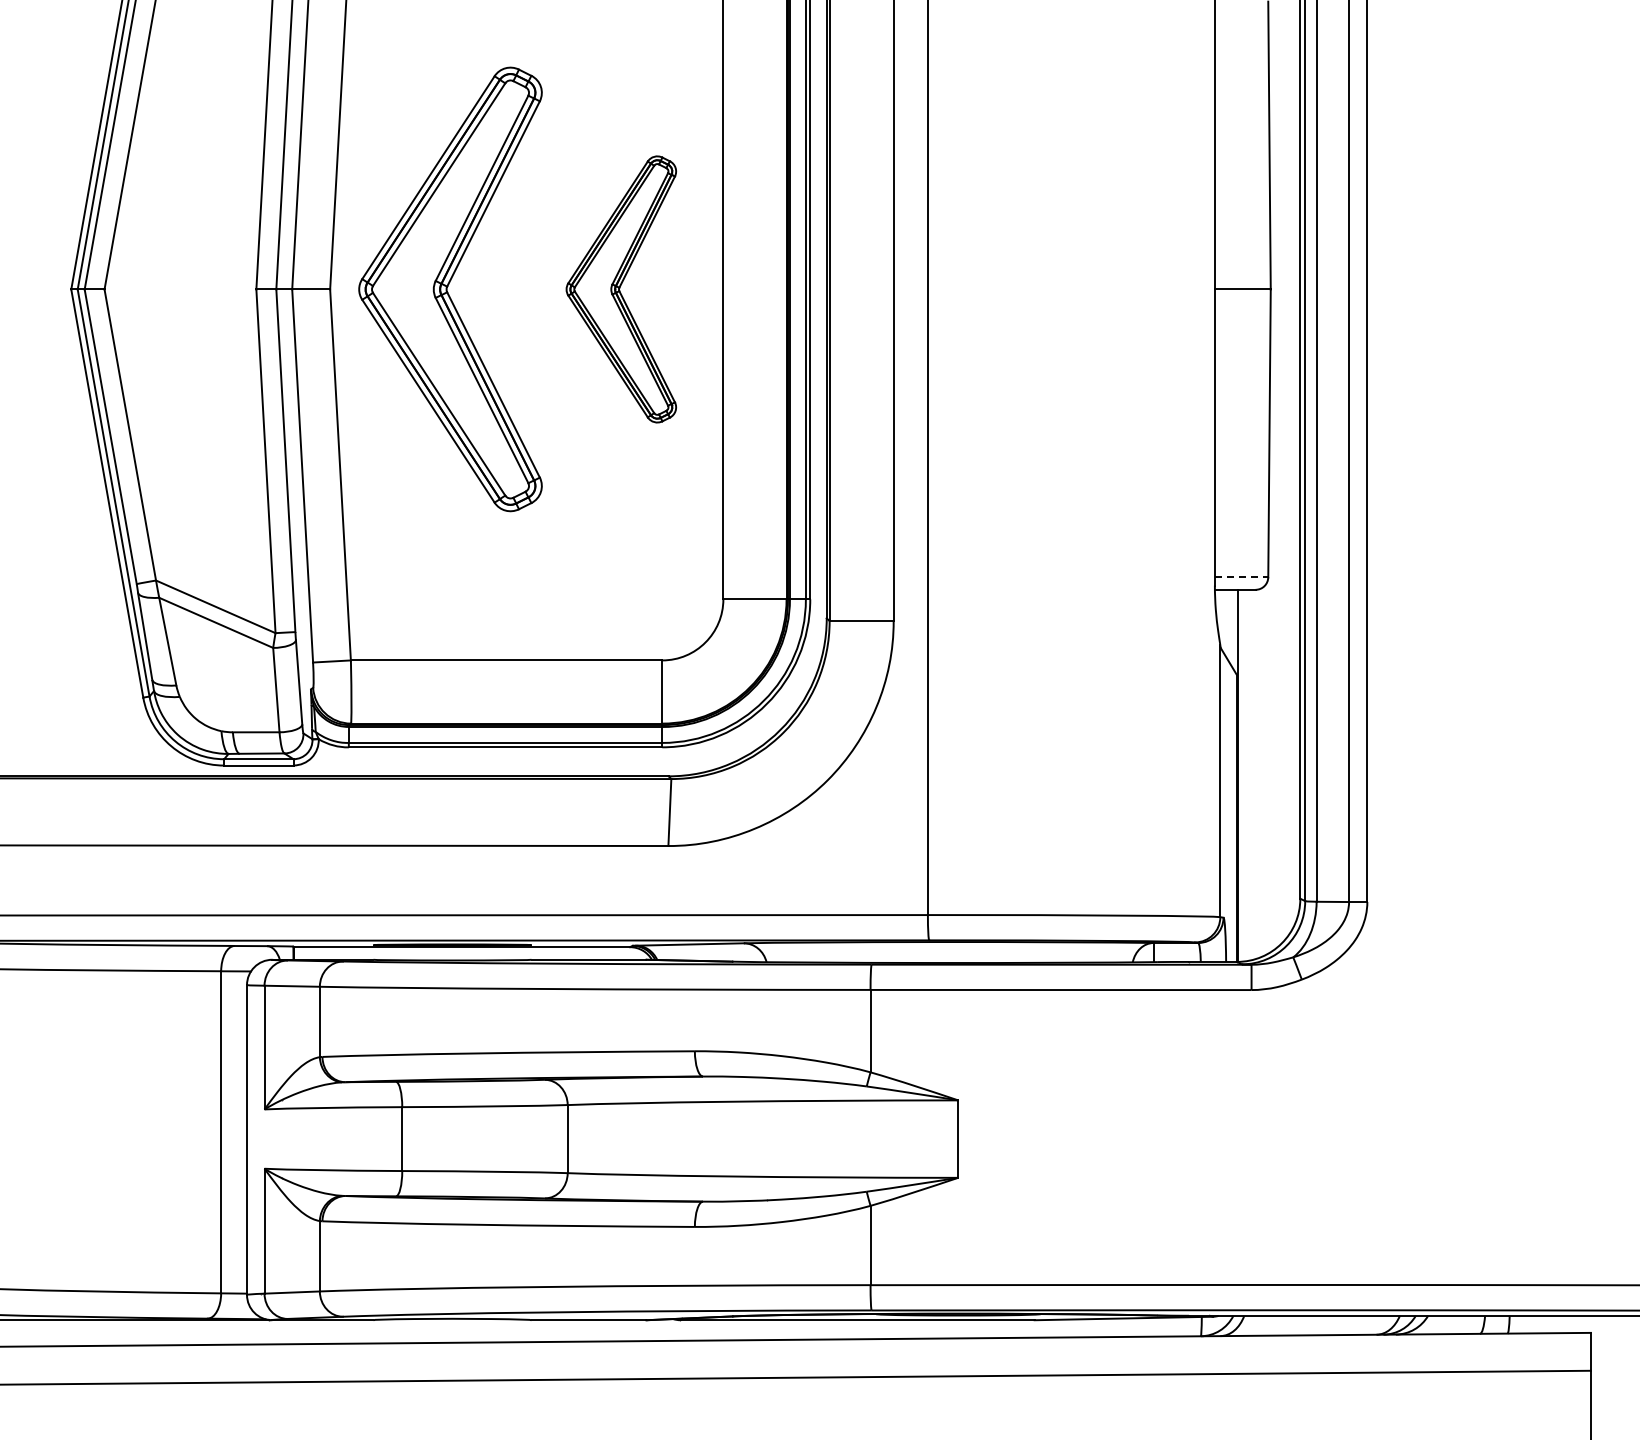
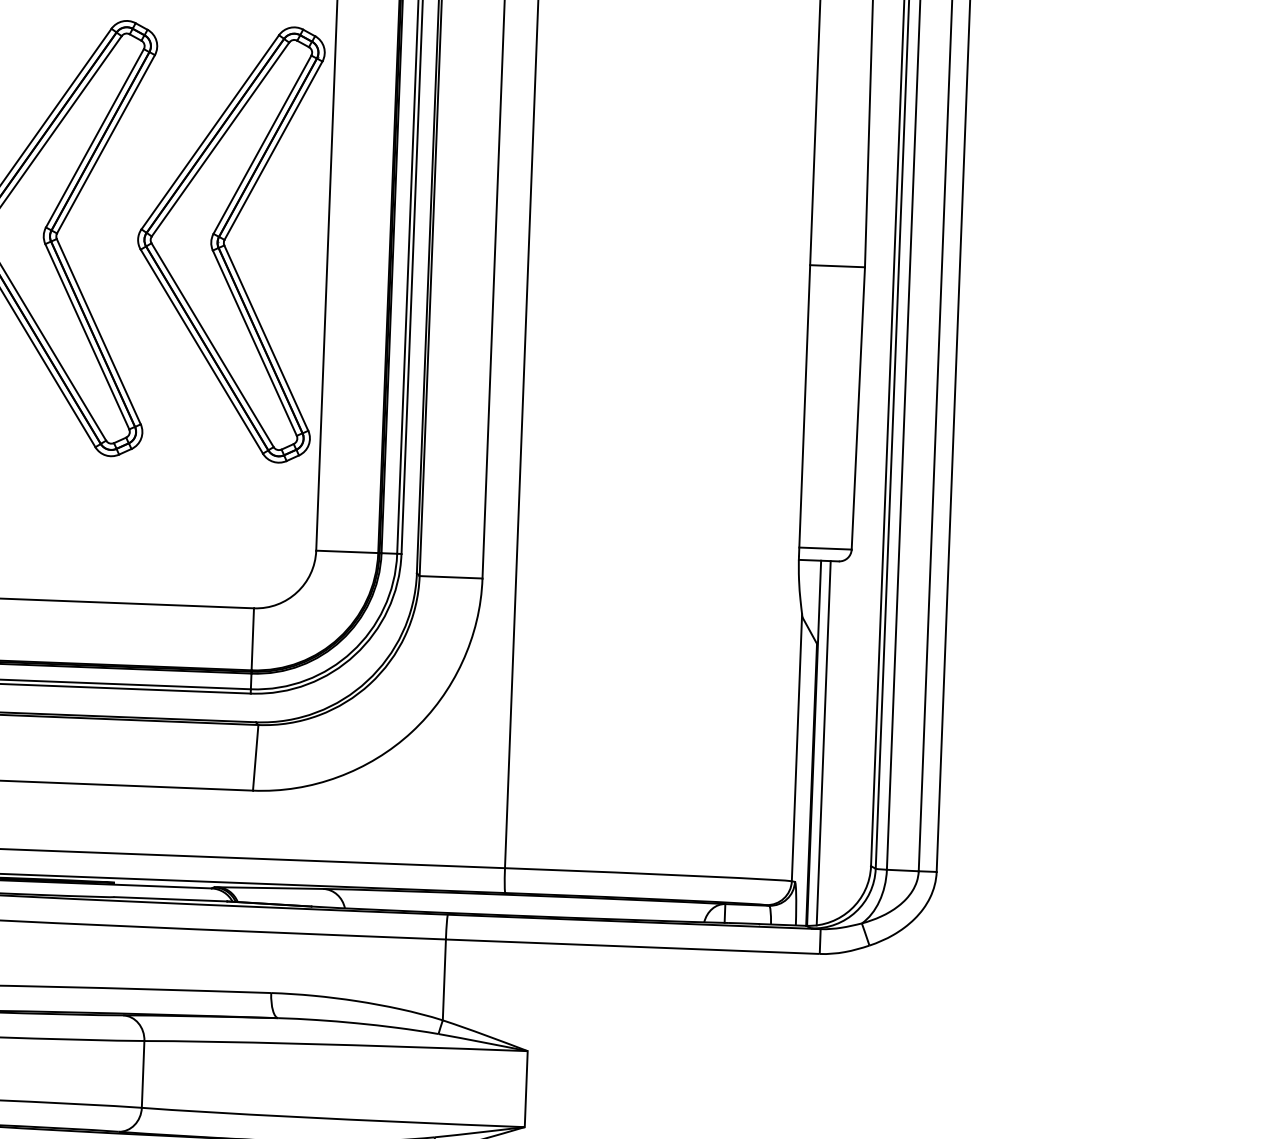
part: (621, 289) -> (227, 242), size x1.67
line: (1241, 577) -> (825, 548), dashed -> solid
line: (1247, 775) -> (823, 743), added

